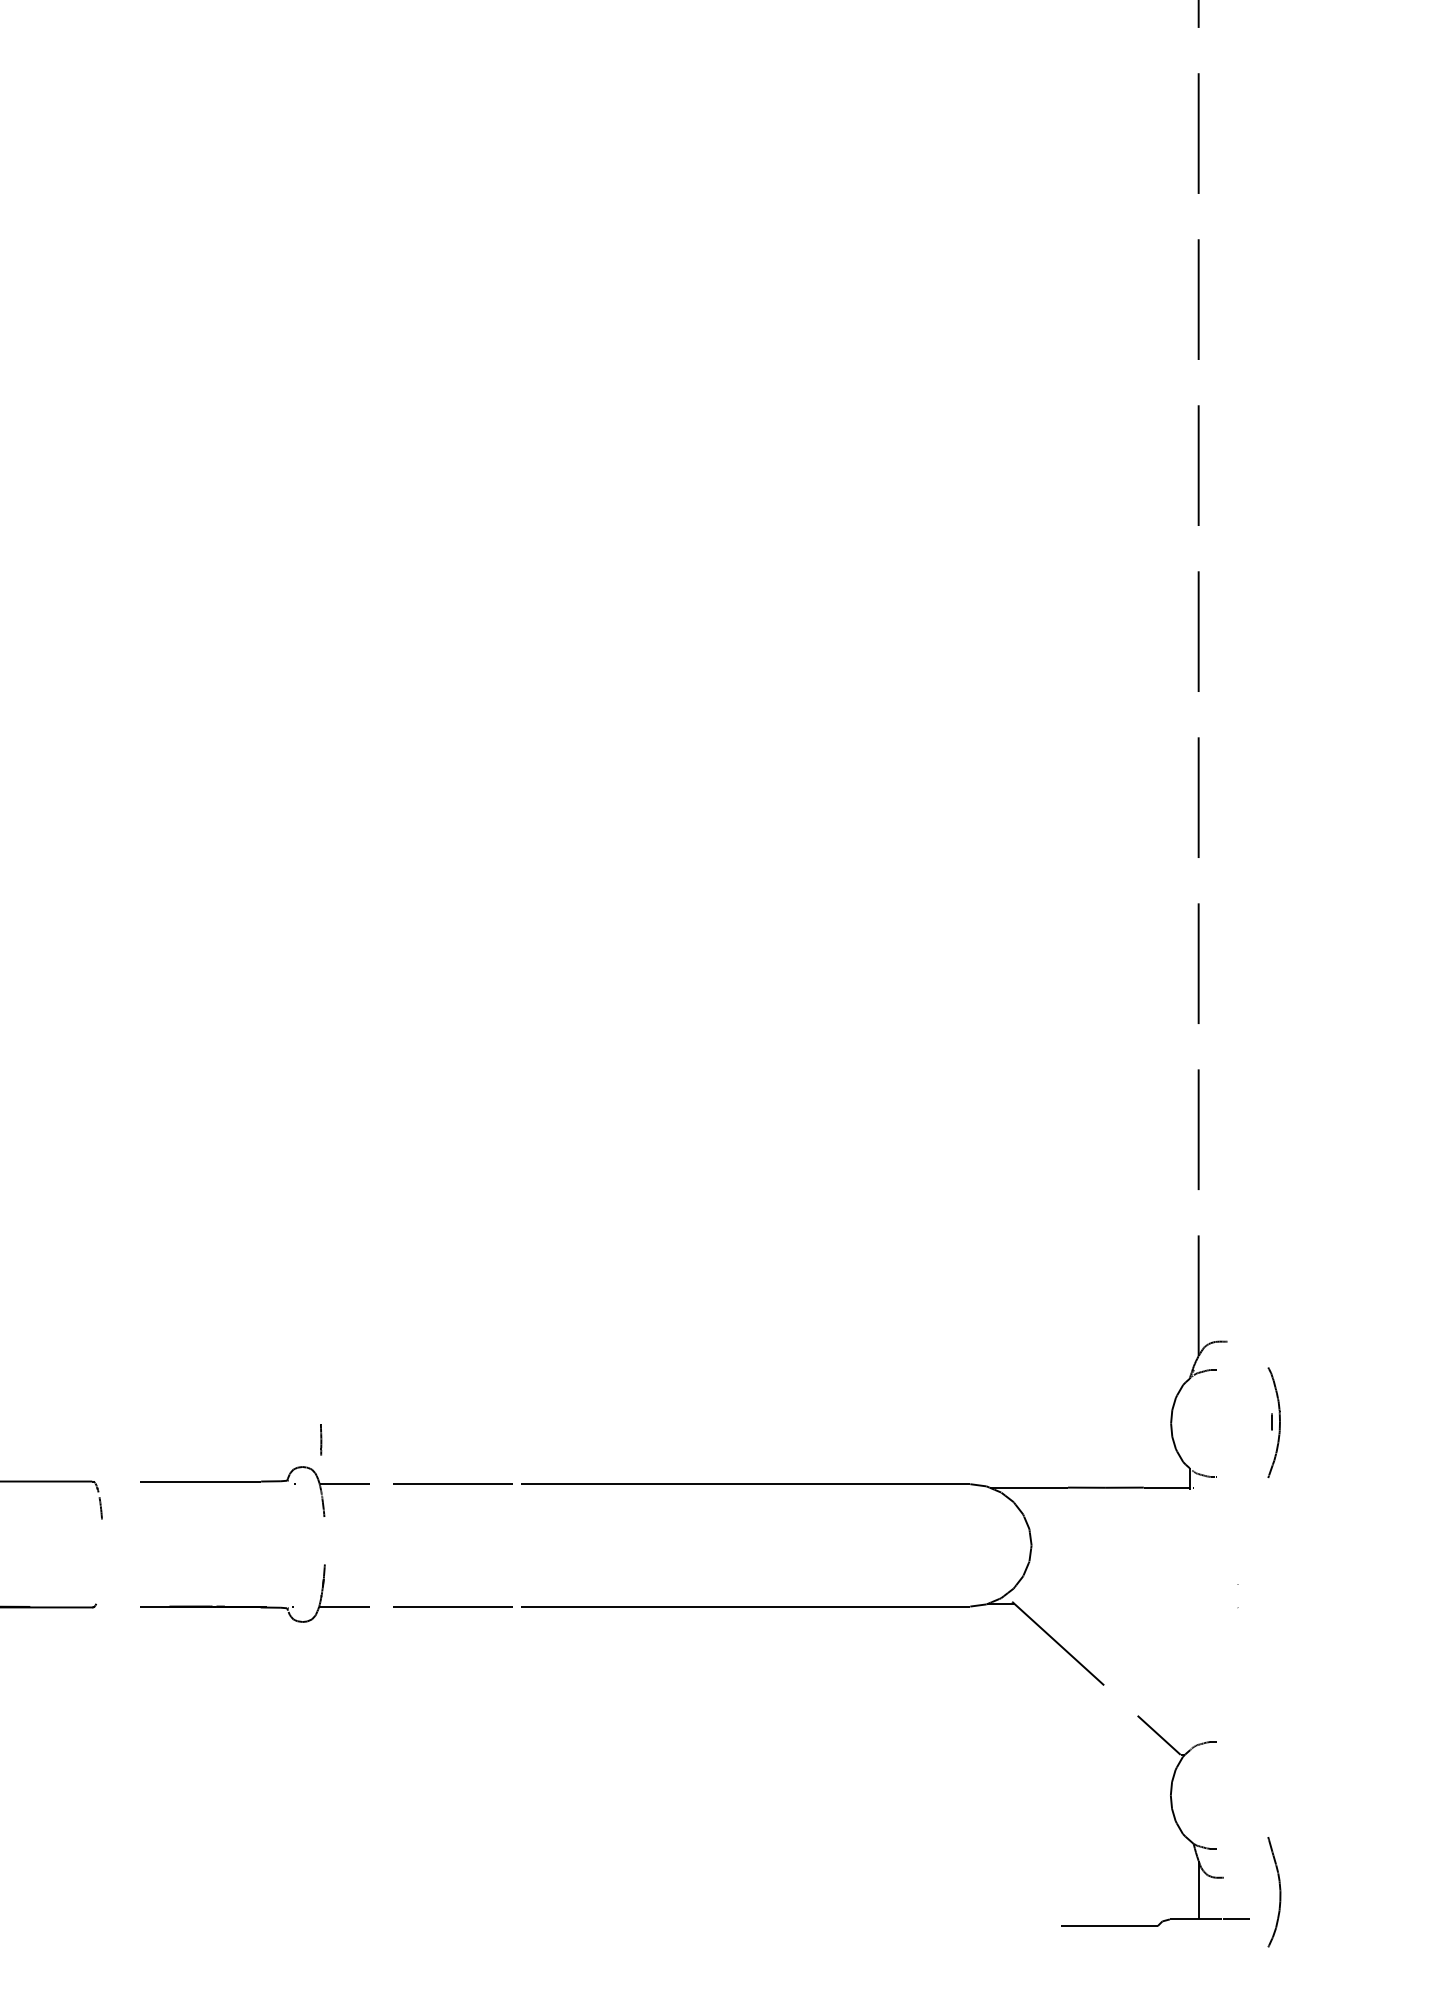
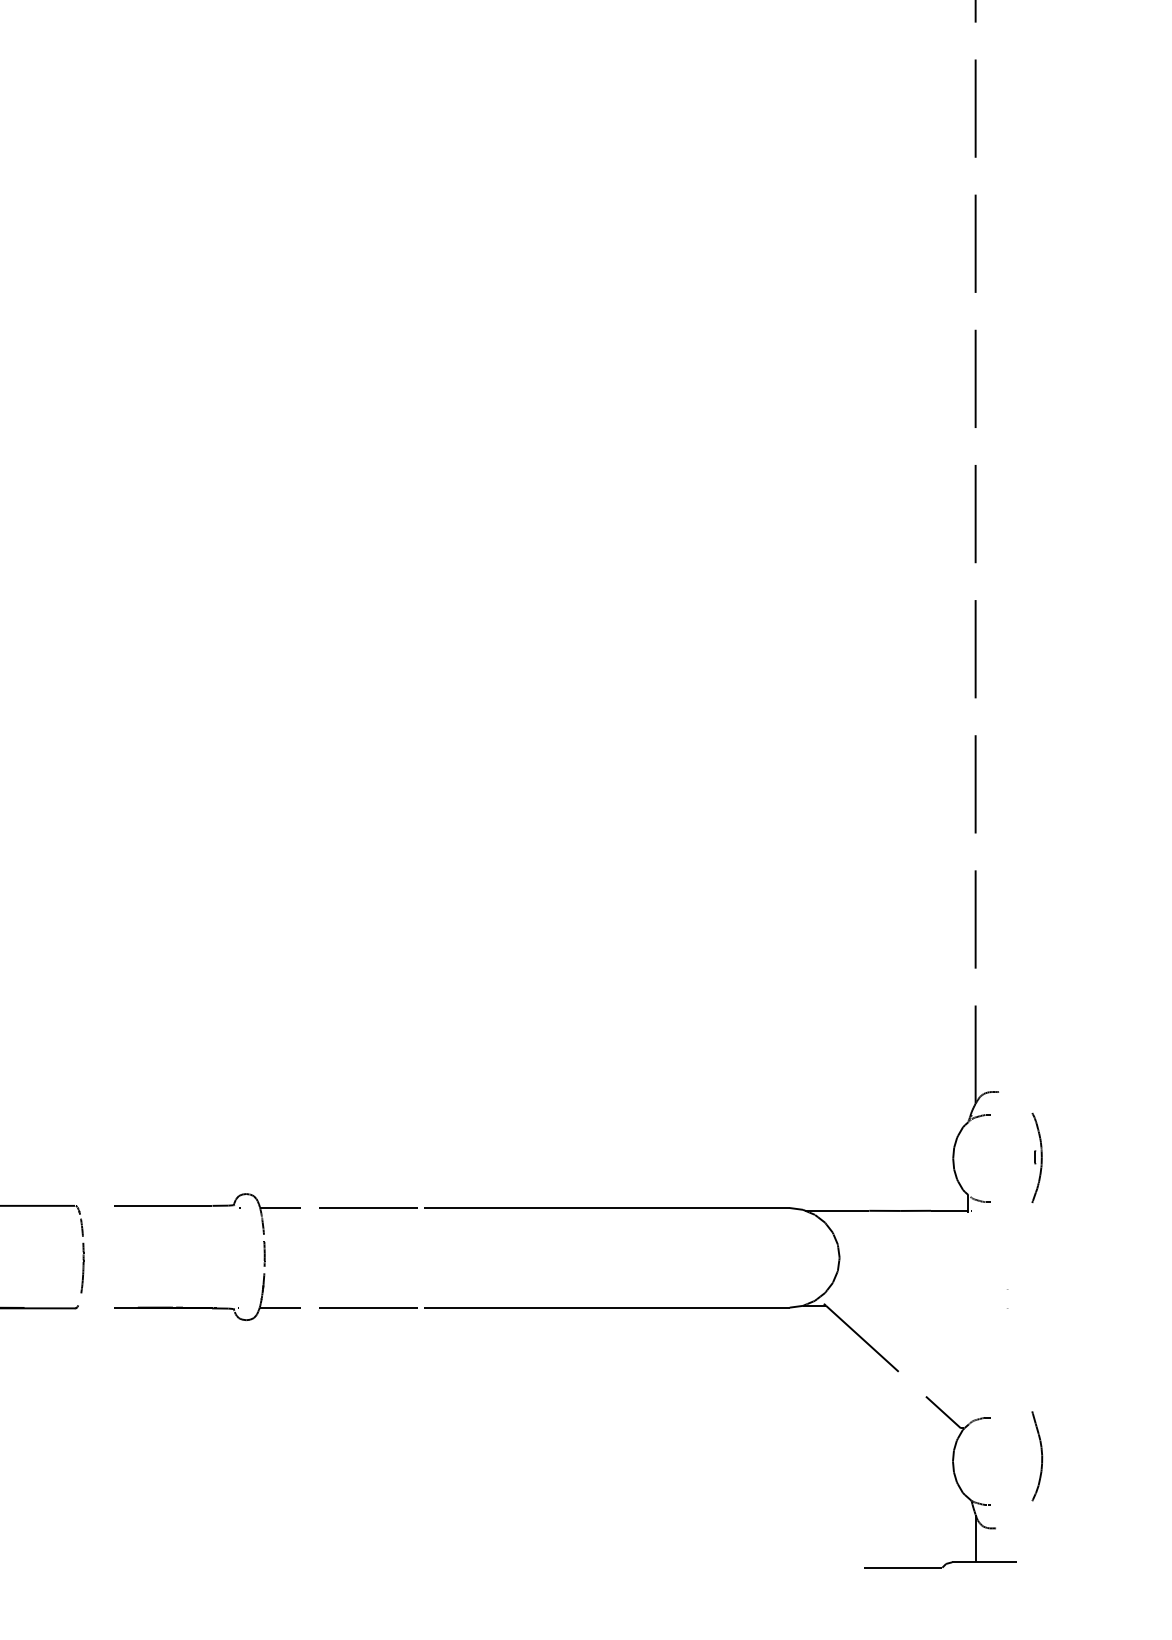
line: (321, 1439) -> (264, 1253), moved
part: (101, 1558) -> (82, 1268), added
part: (1274, 1892) -> (1037, 1456), moved

